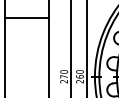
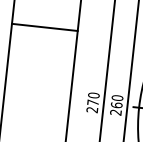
line: (26, 18) -> (44, 27), moved

